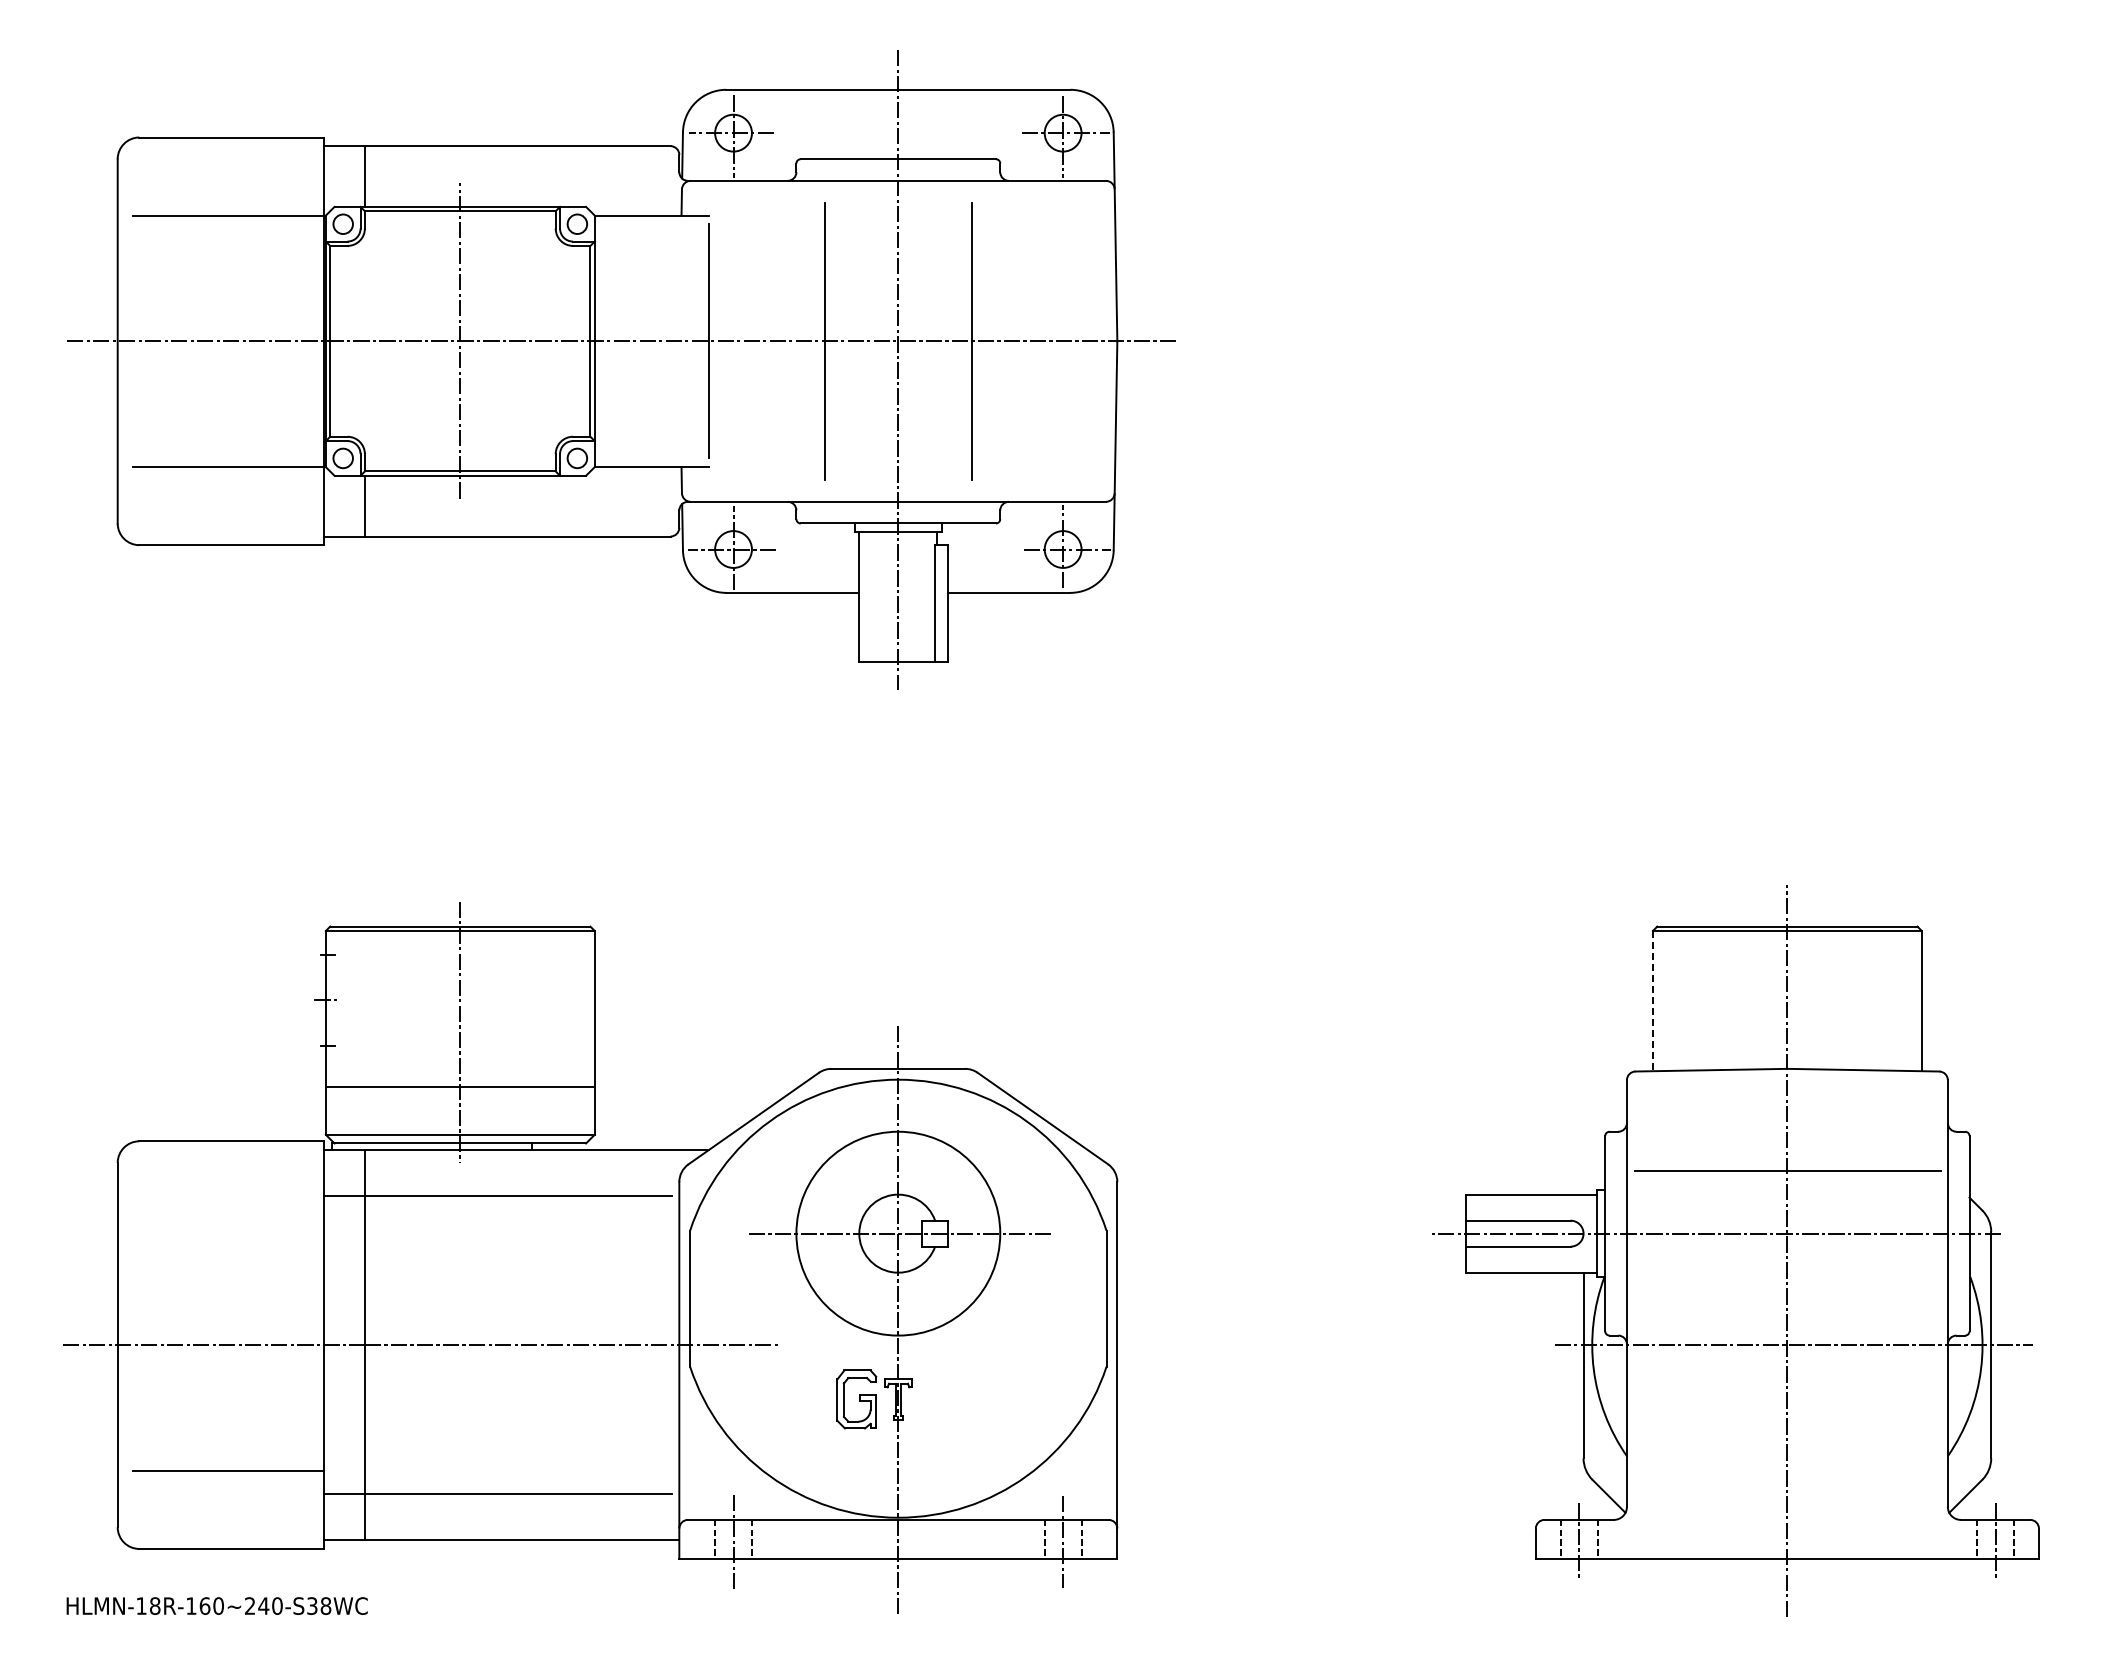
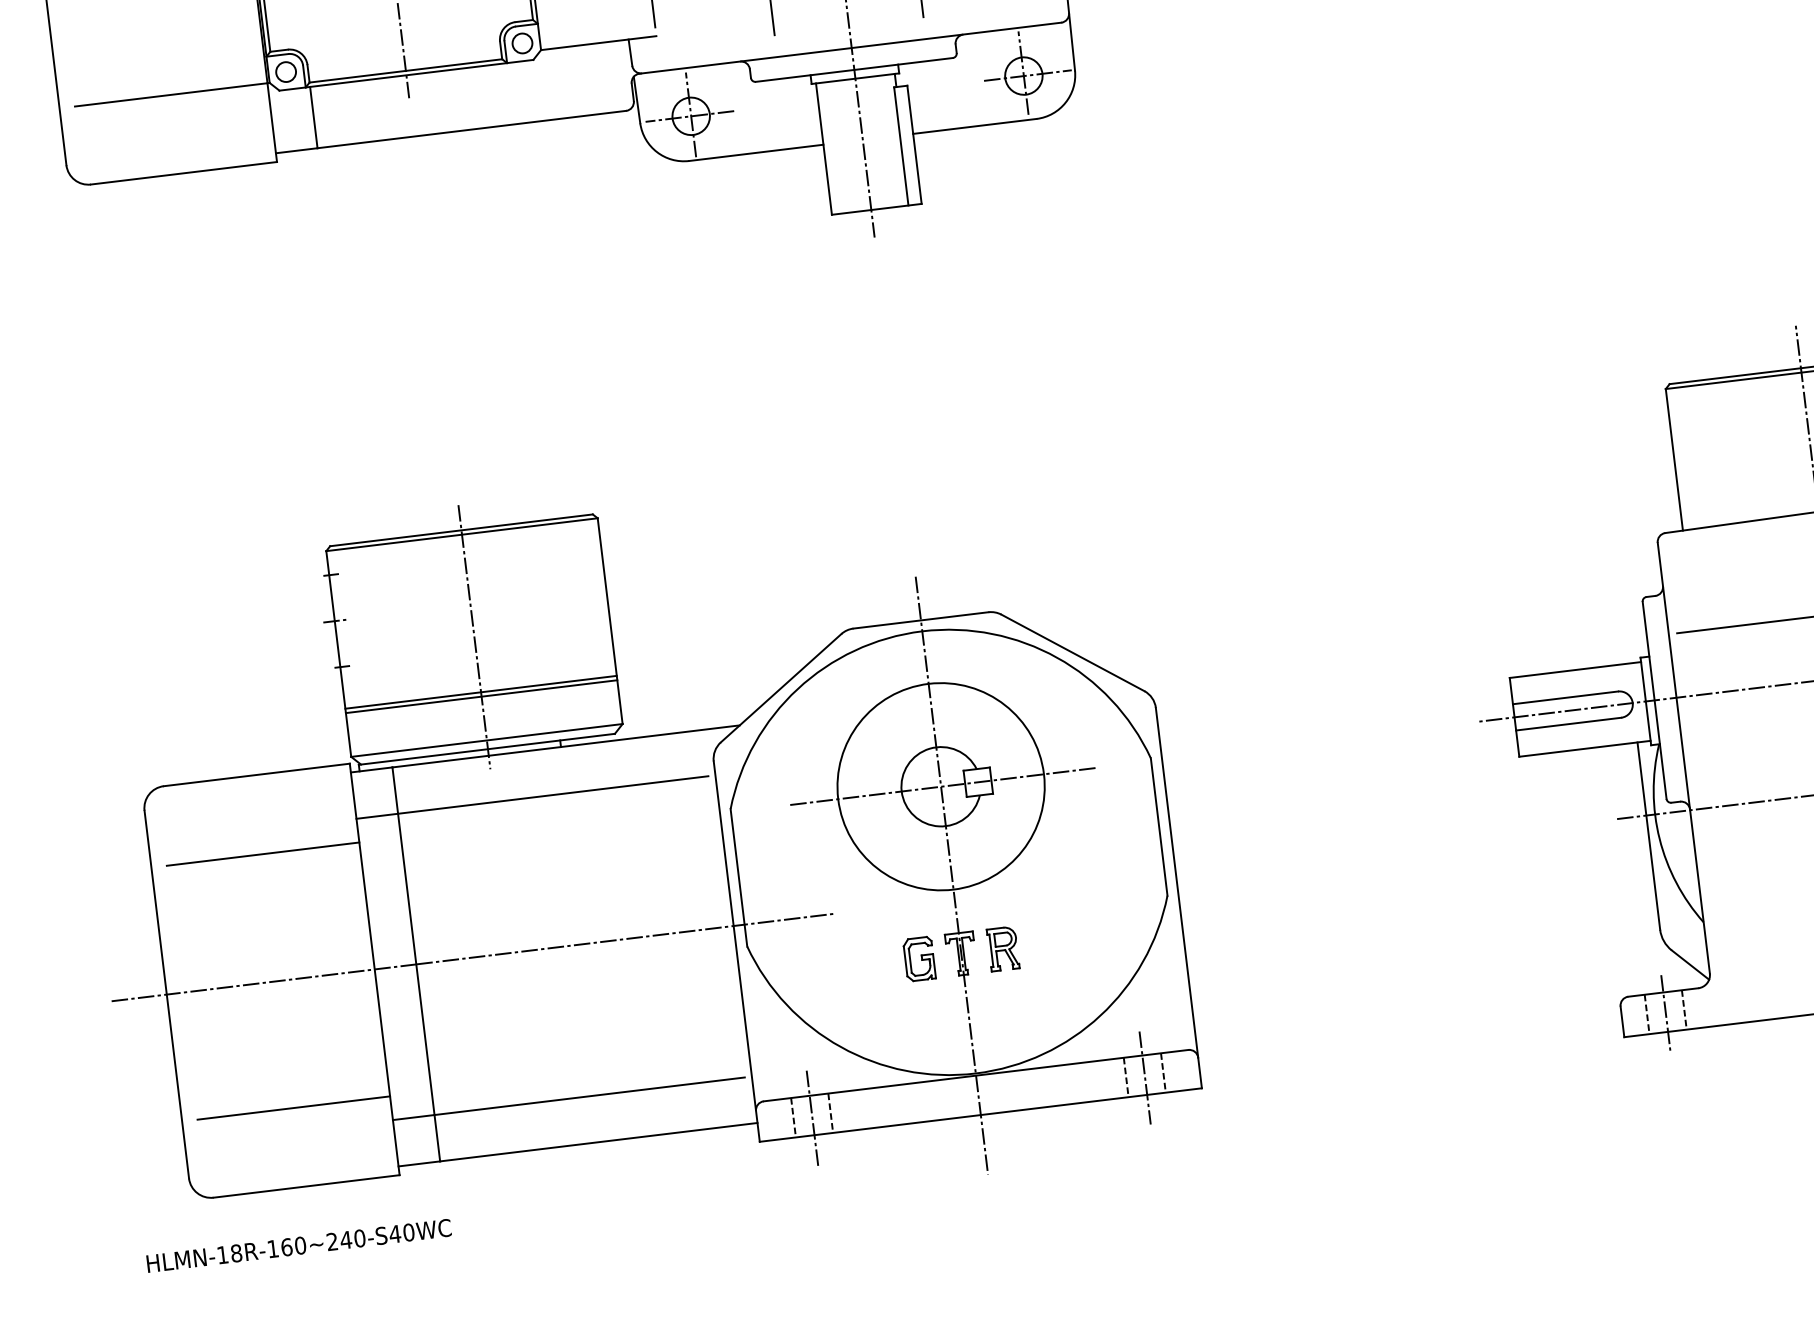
line: (1652, 1001) -> (1673, 460), dashed -> solid
line: (459, 1091) -> (480, 696), added
line: (227, 1219) -> (262, 854), added
part: (939, 1398) -> (1002, 948), added
part: (856, 1399) -> (919, 959), size x0.71
text: (318, 1606) -> (401, 1233), HLMN-18R-160~240-S38WC -> HLMN-18R-160~240-S40WC

